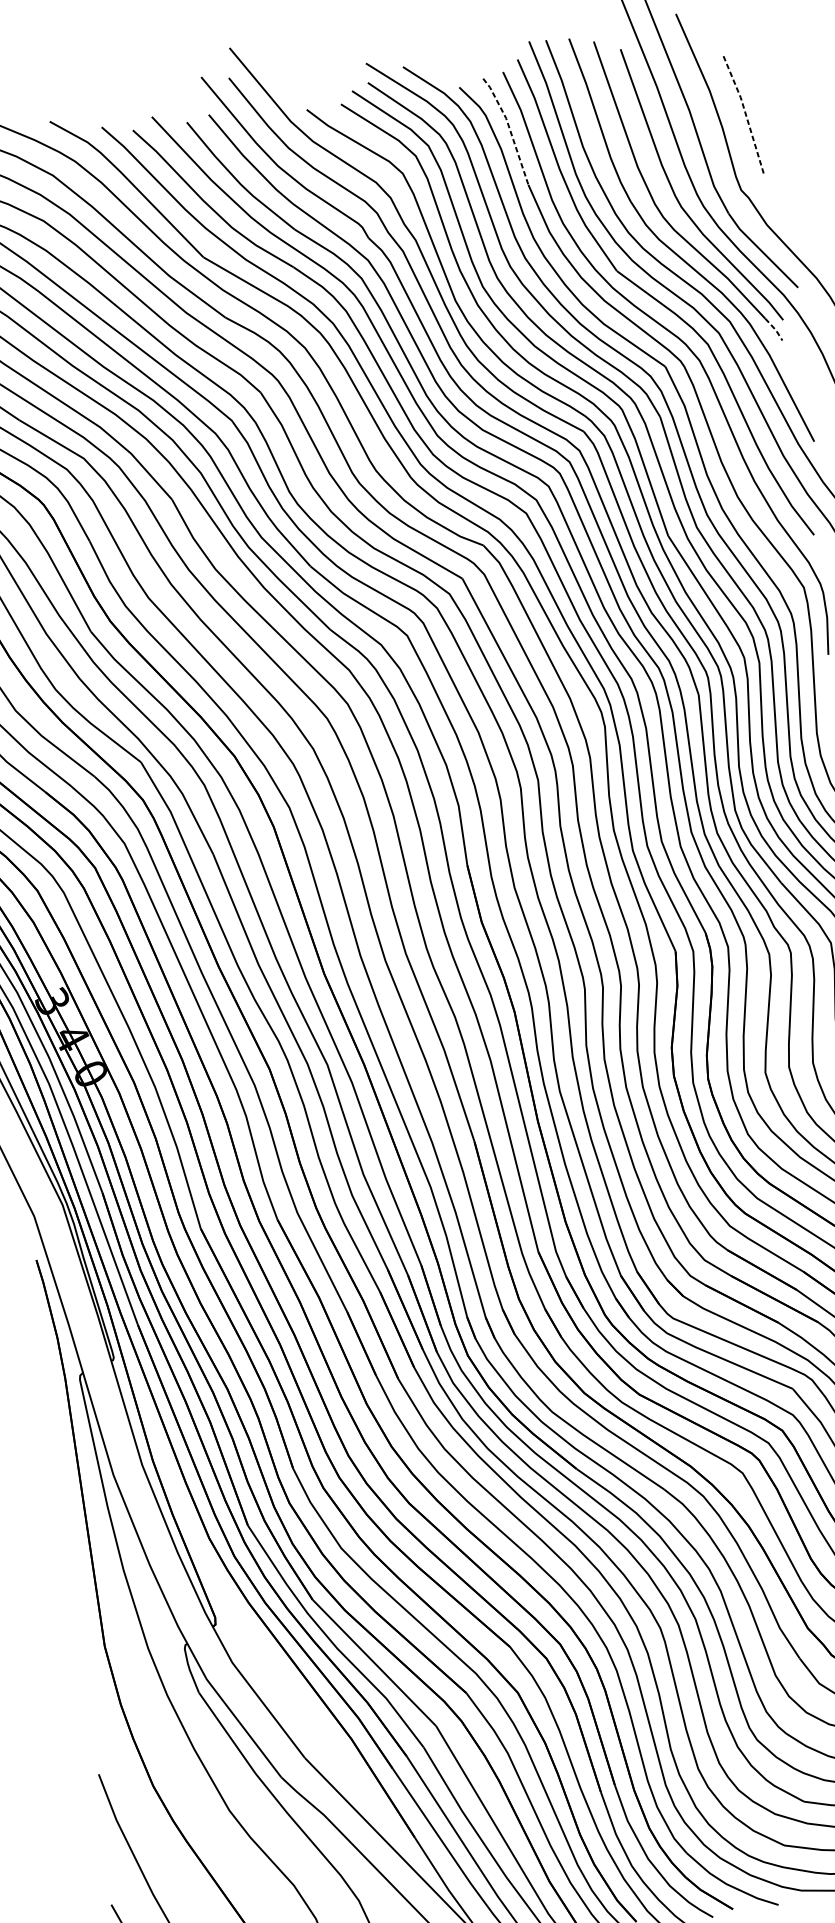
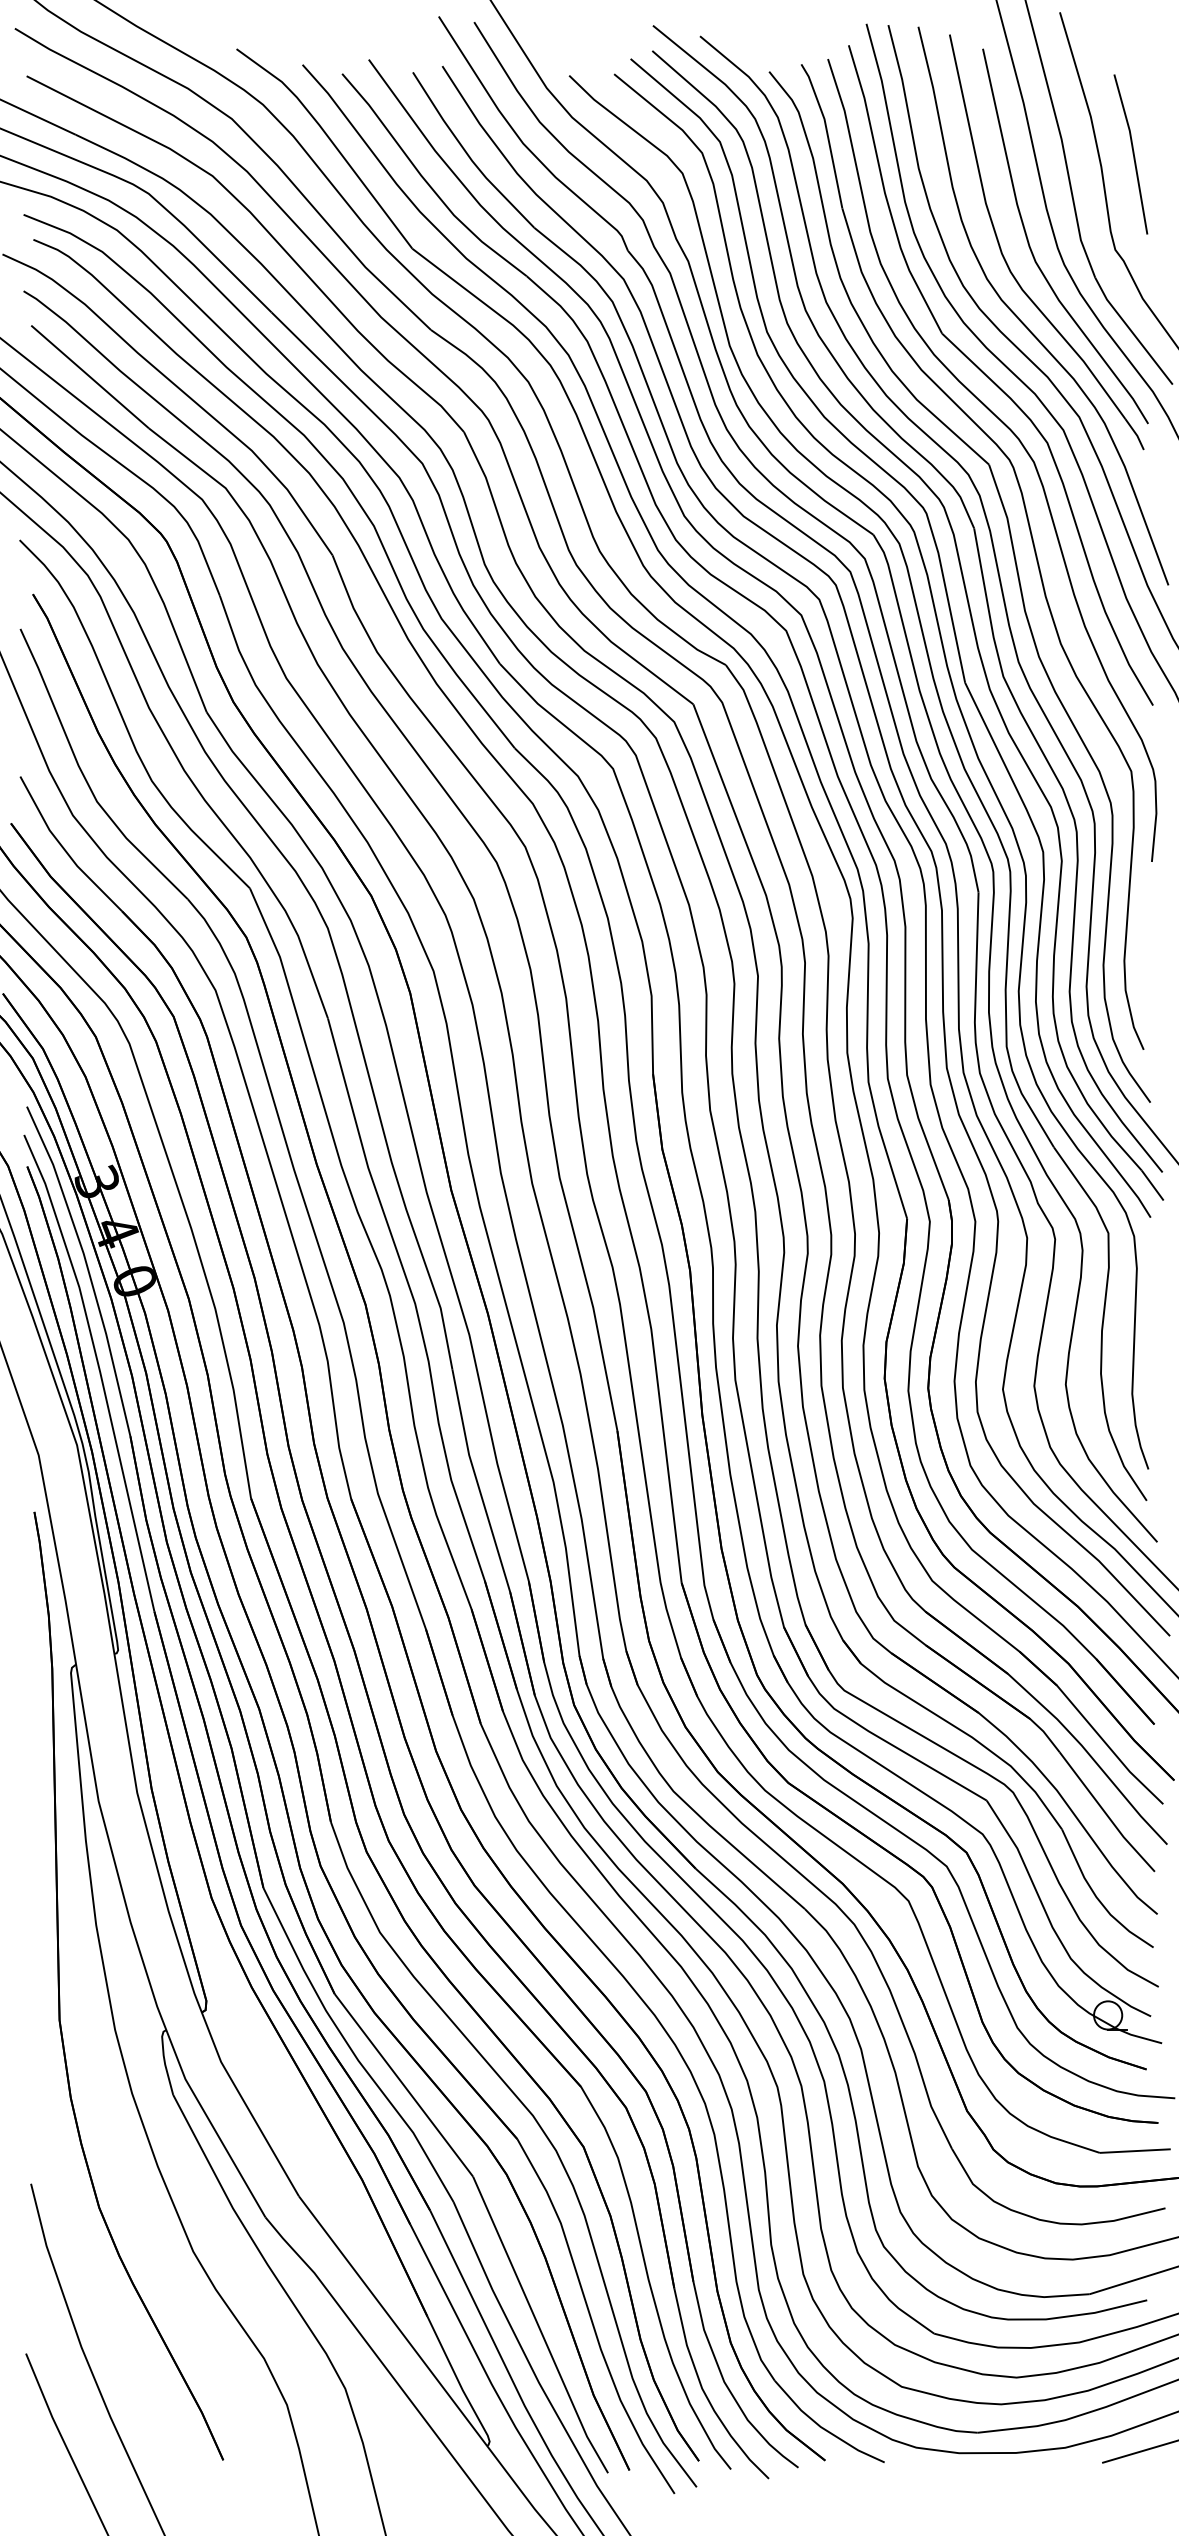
line: (745, 114) -> (1133, 153), dashed -> solid
line: (509, 129) -> (827, 133), dashed -> solid
line: (775, 329) -> (1136, 434), dashed -> solid

